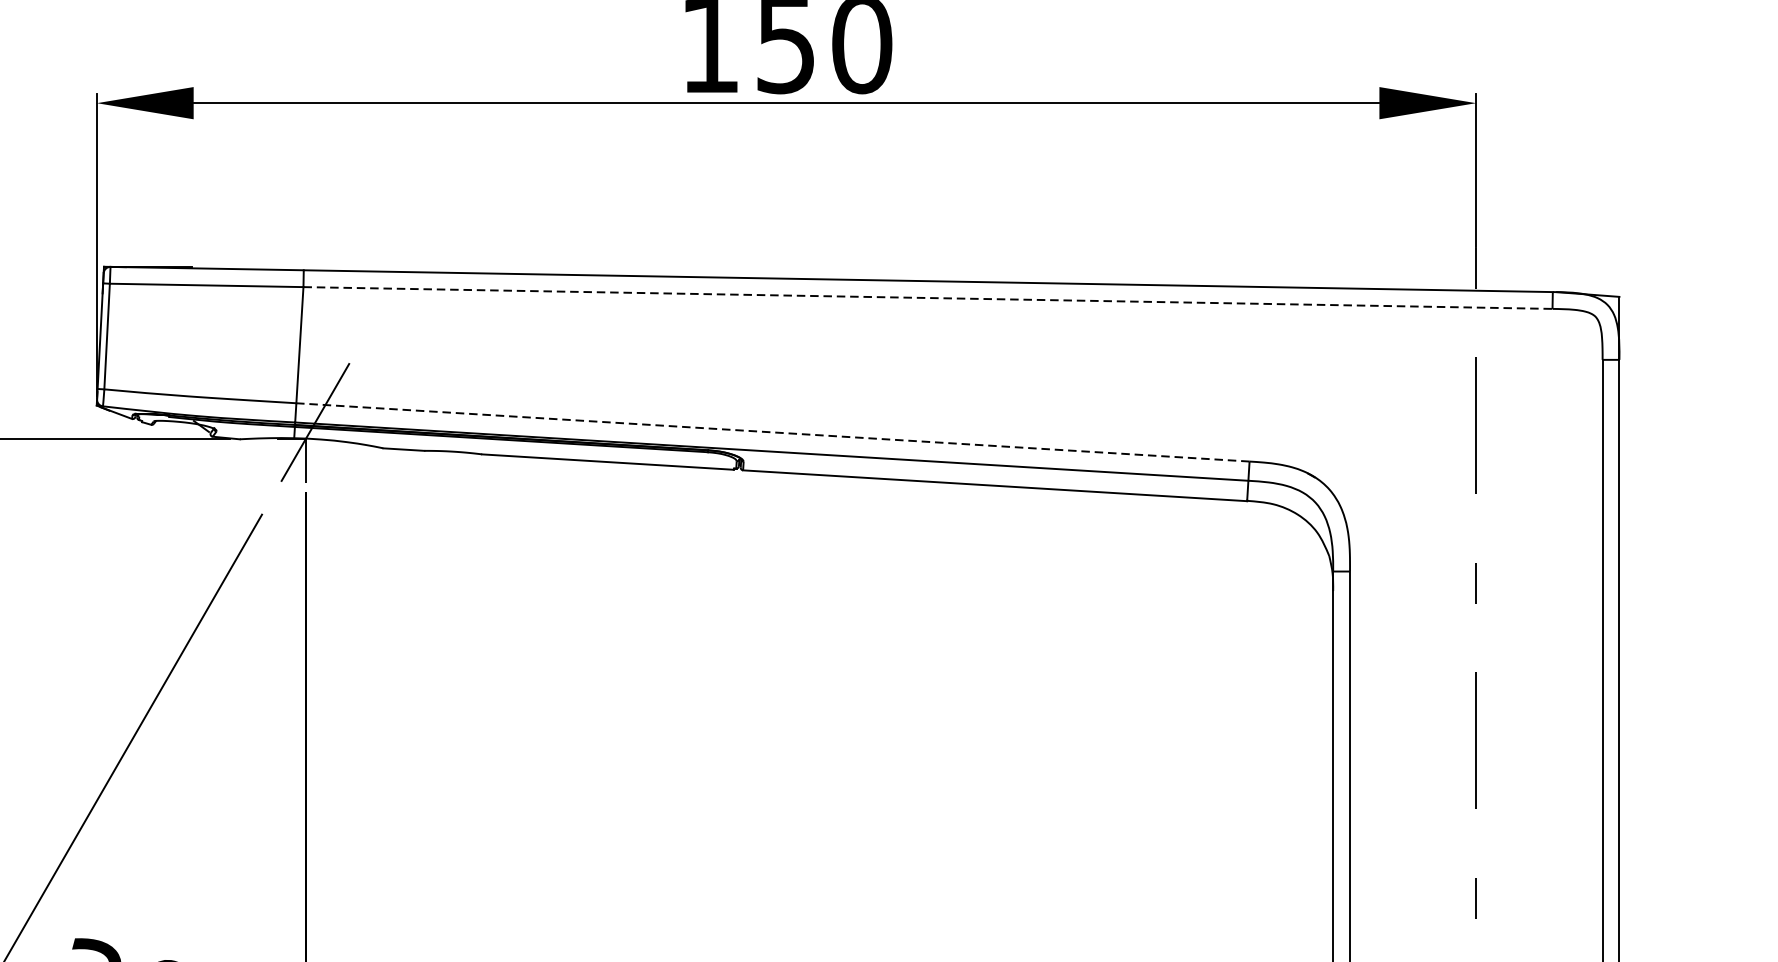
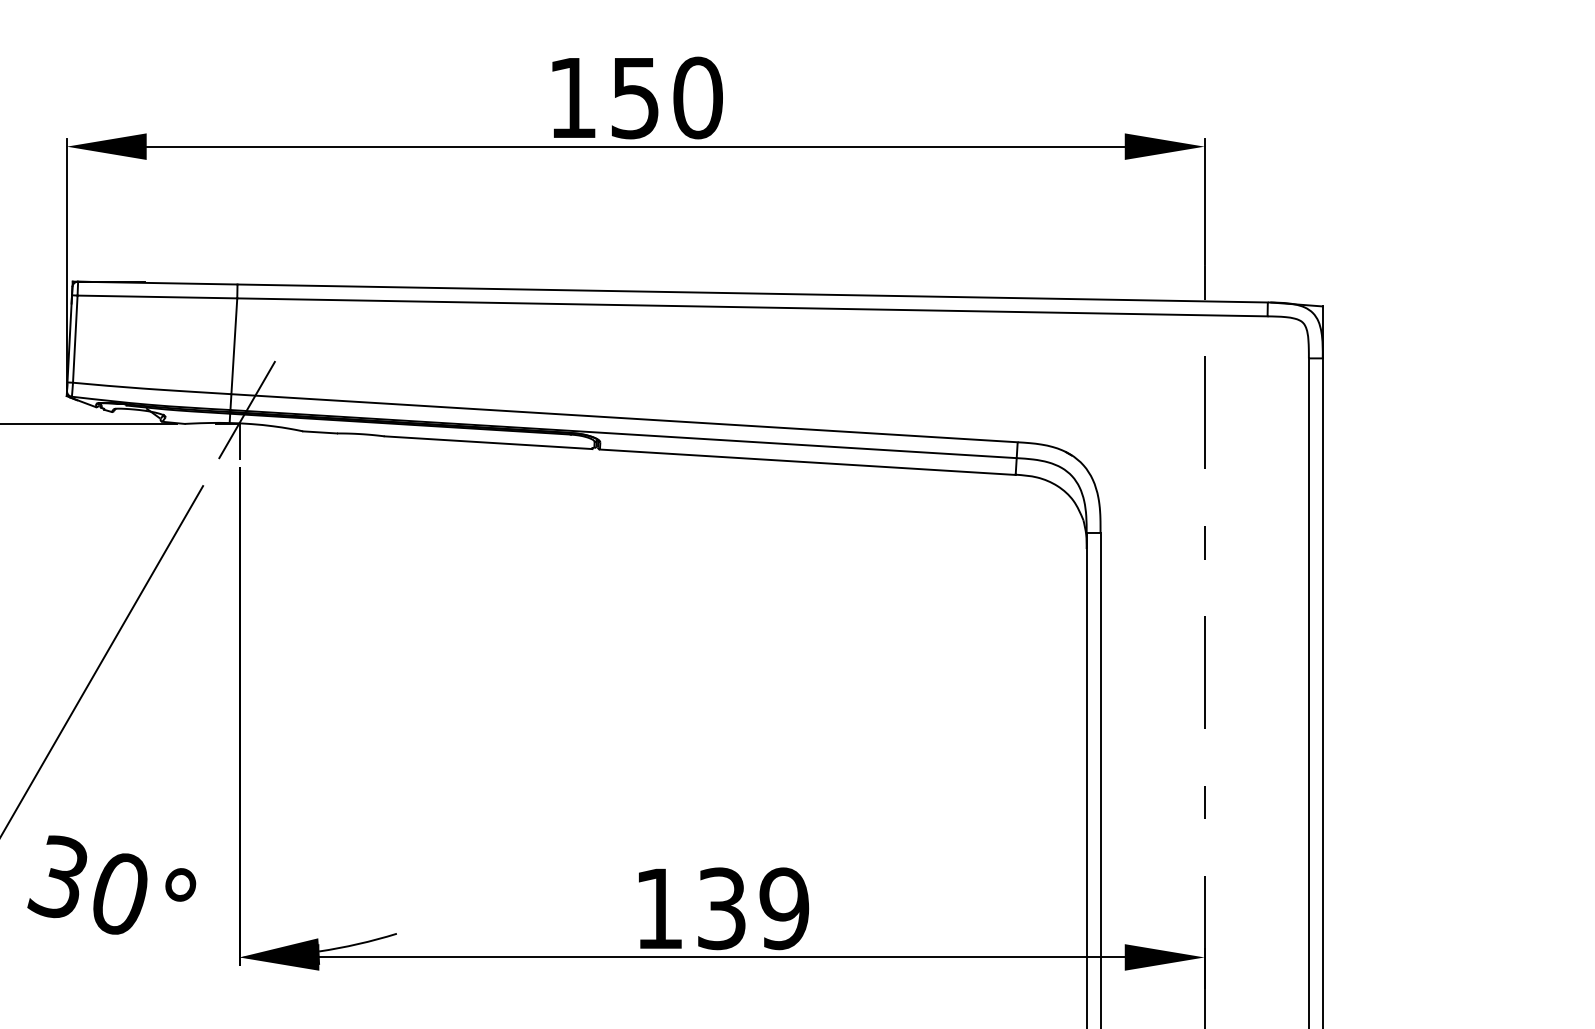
line: (928, 298) -> (752, 307), dashed -> solid
line: (772, 432) -> (624, 418), dashed -> solid

